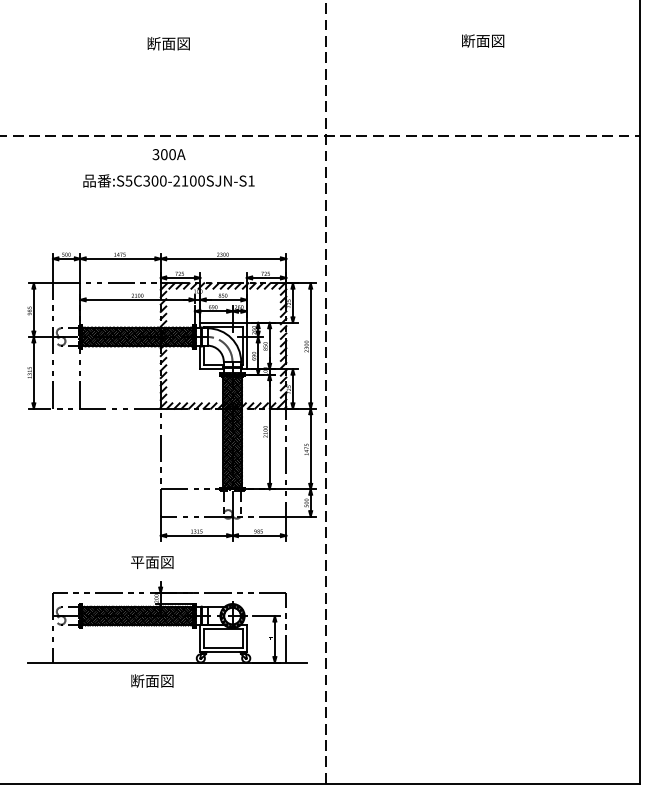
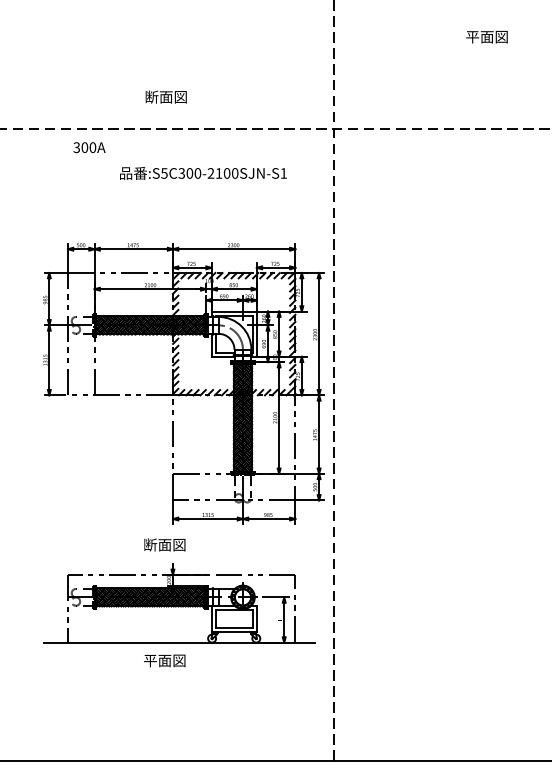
text: (468, 40) -> (472, 36), 断面図 -> 平面図
text: (168, 43) -> (165, 96), moved
text: (168, 154) -> (88, 147), moved
text: (168, 180) -> (202, 172), moved
text: (137, 562) -> (150, 545), 平面図 -> 断面図
text: (137, 680) -> (150, 660), 断面図 -> 平面図

